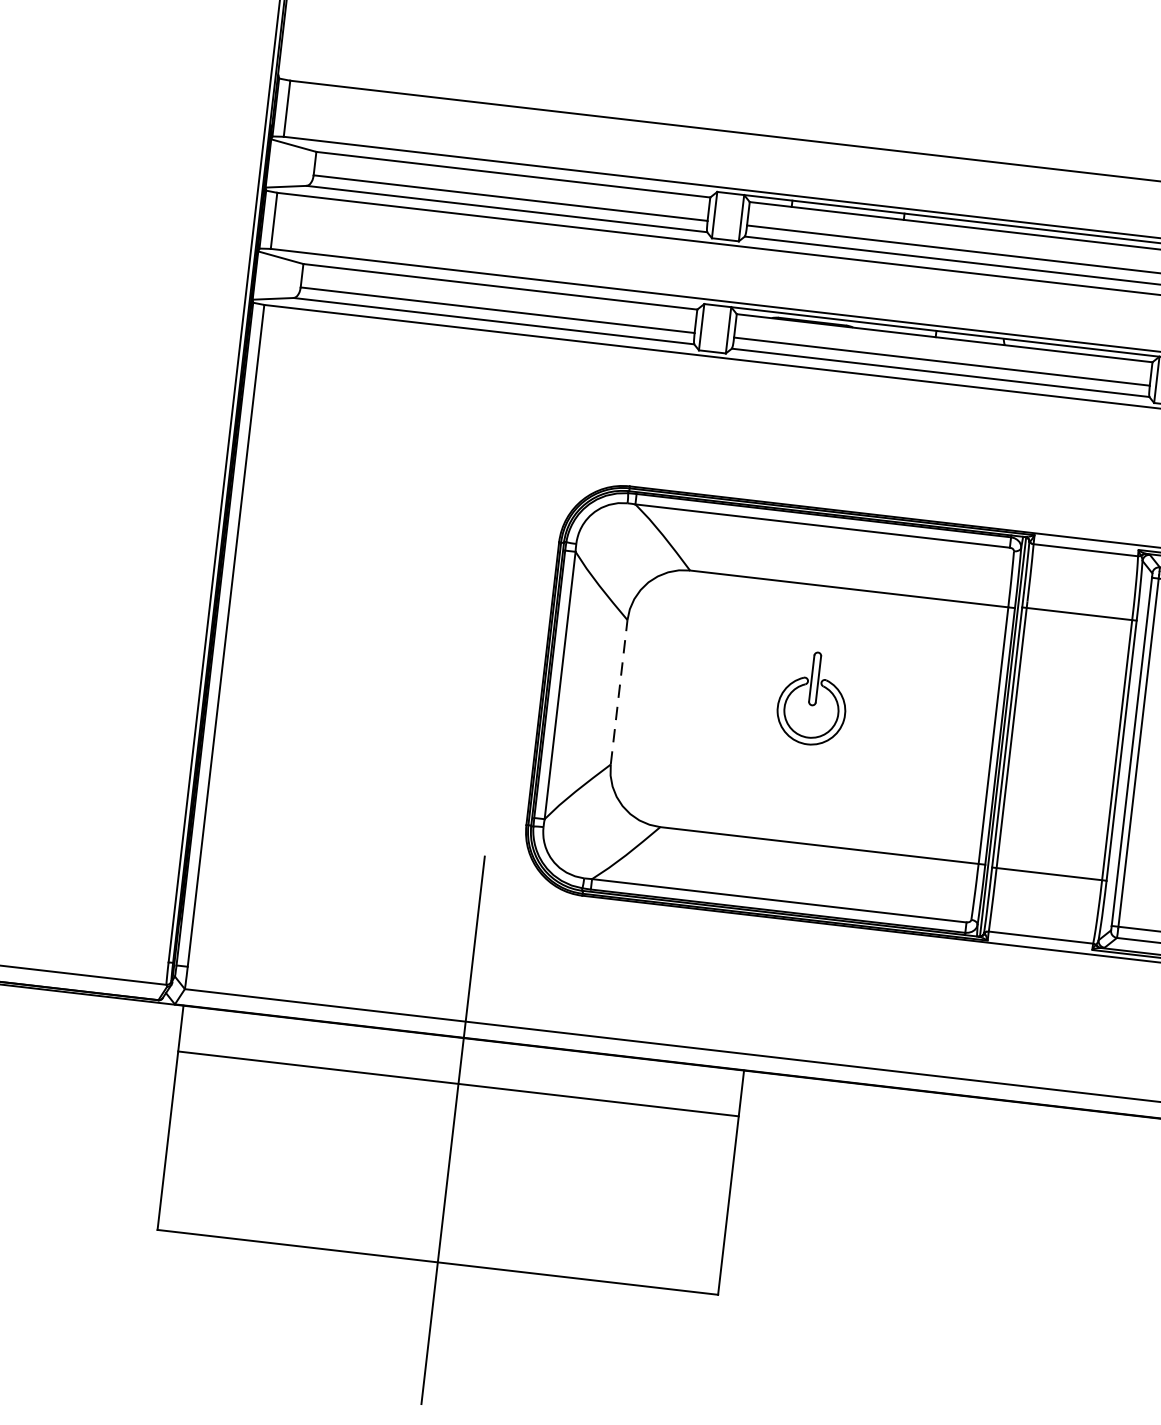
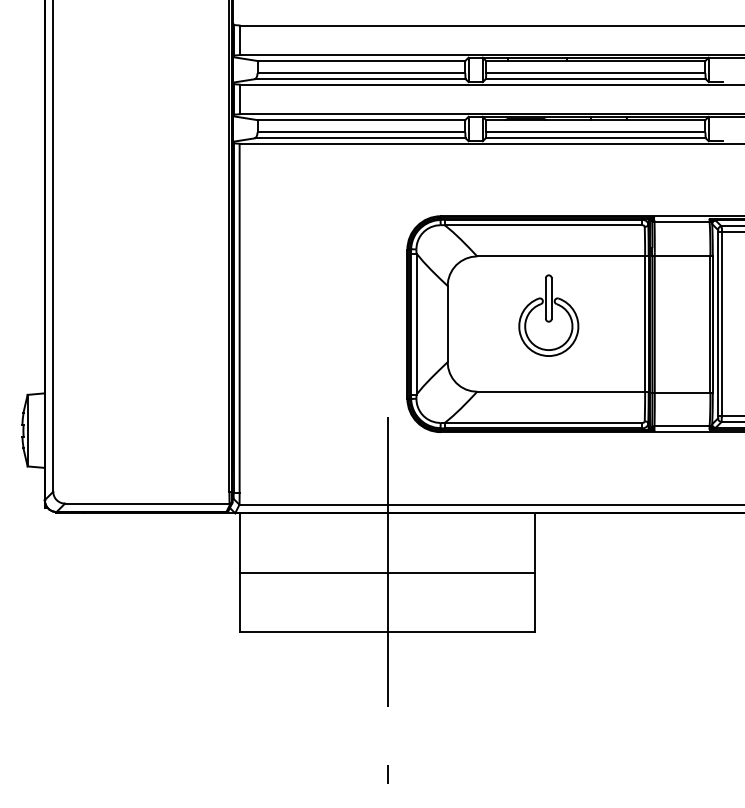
line: (618, 691) -> (447, 323), dashed -> solid
part: (812, 698) -> (548, 315), size x1.67
line: (458, 1083) -> (387, 572), moved

